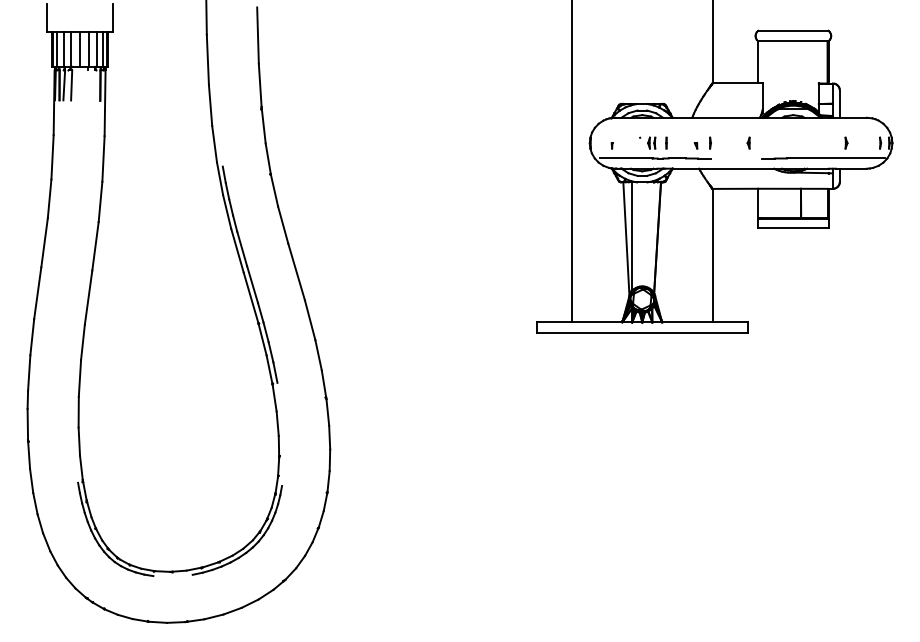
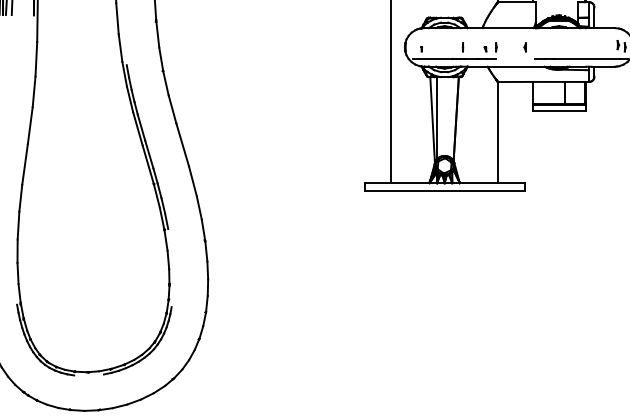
part: (647, 142) -> (448, 46), removed
part: (846, 142) -> (618, 44), moved

